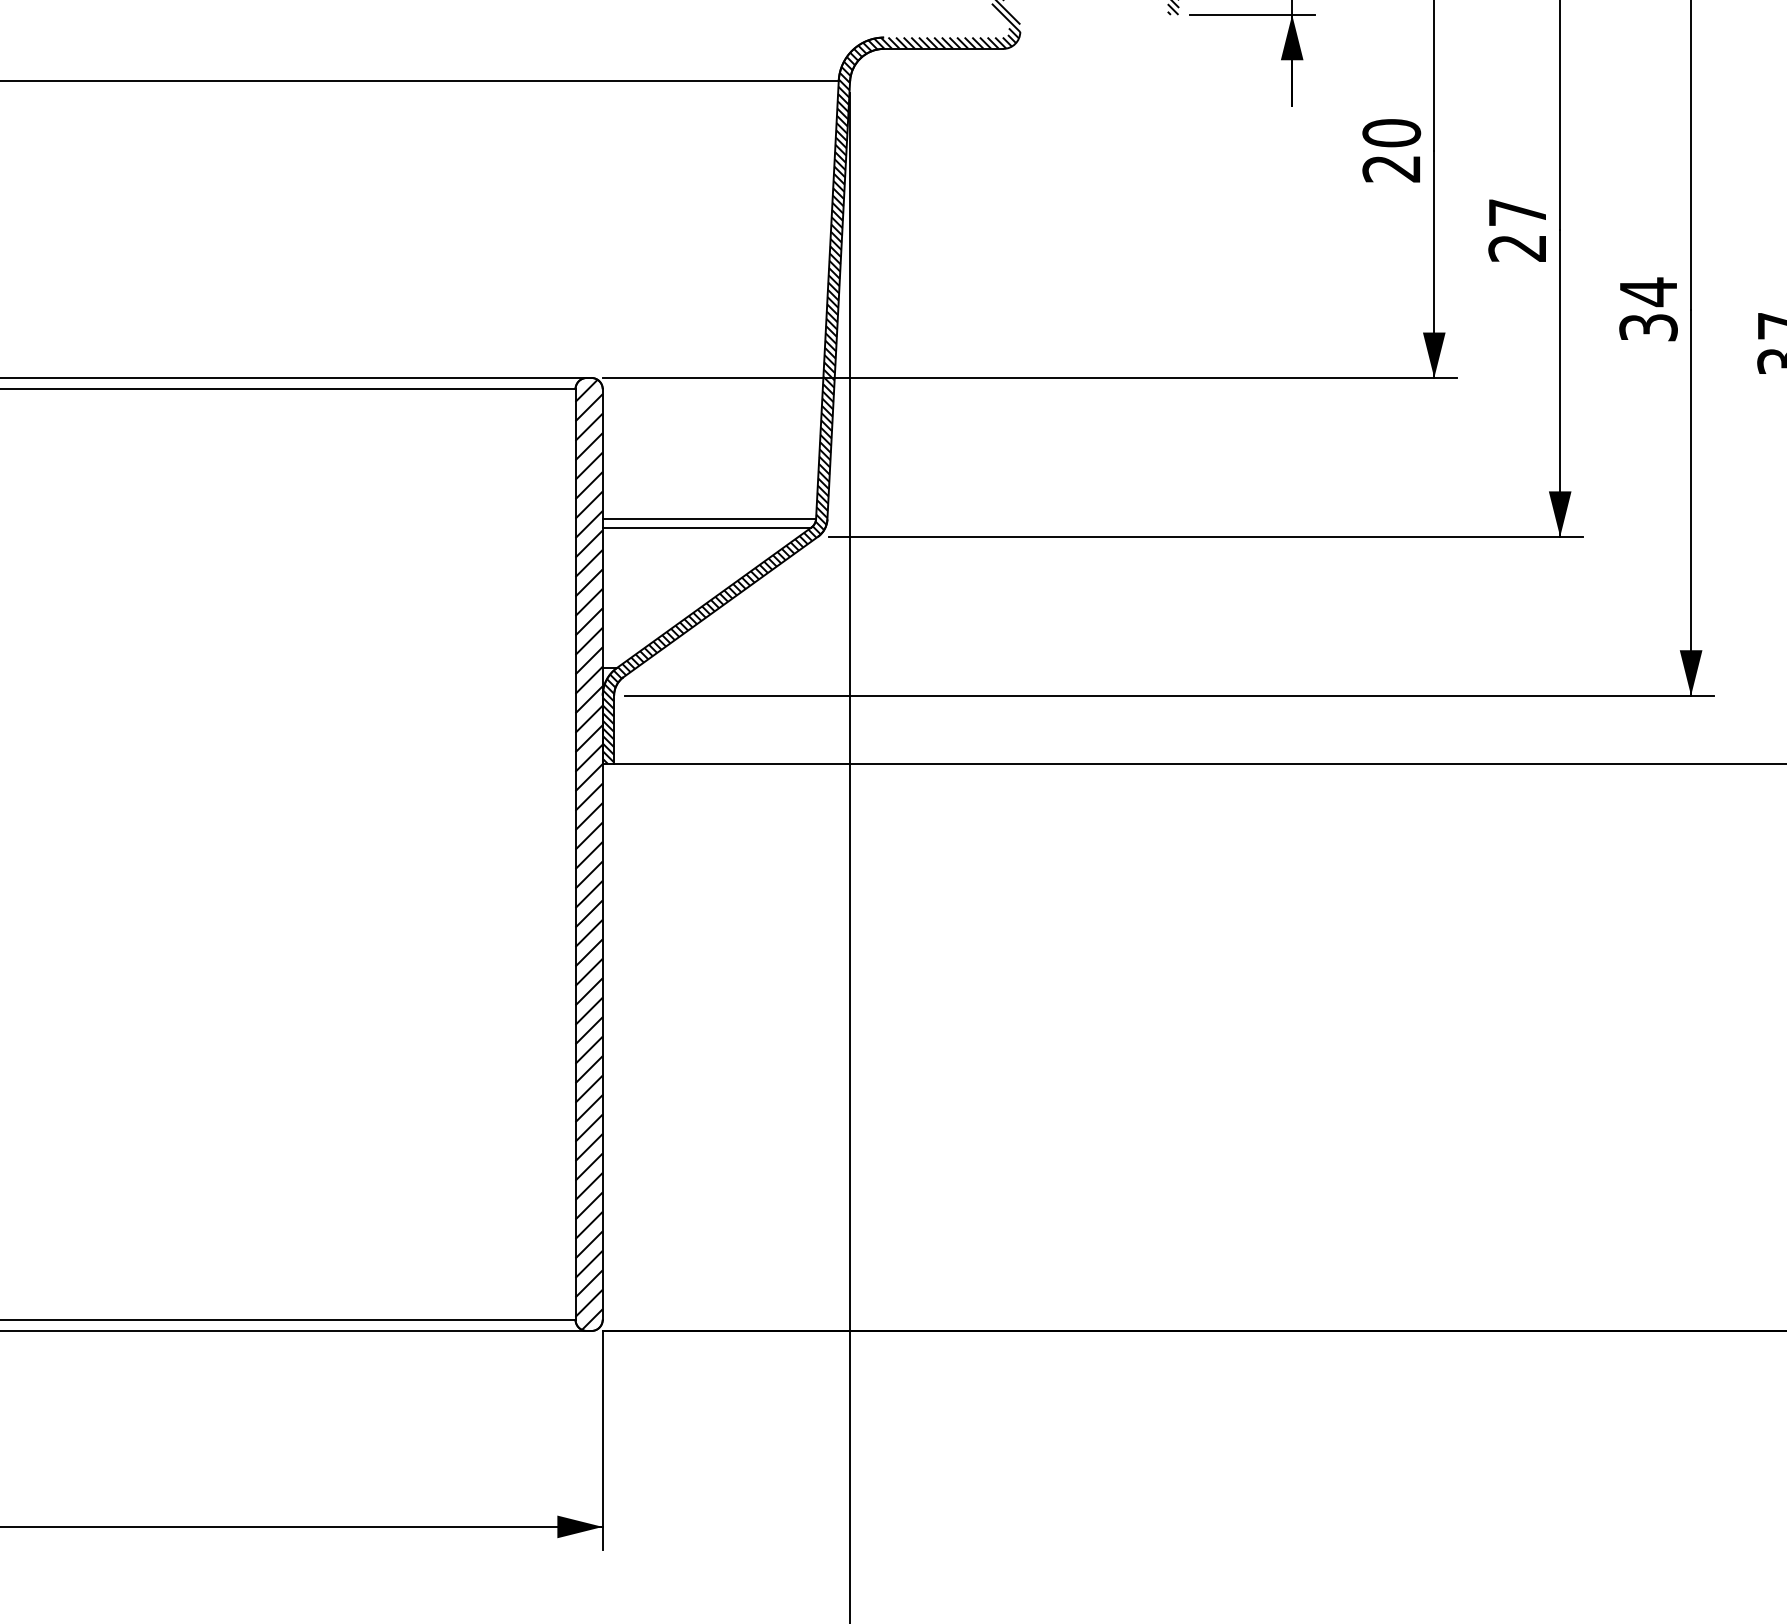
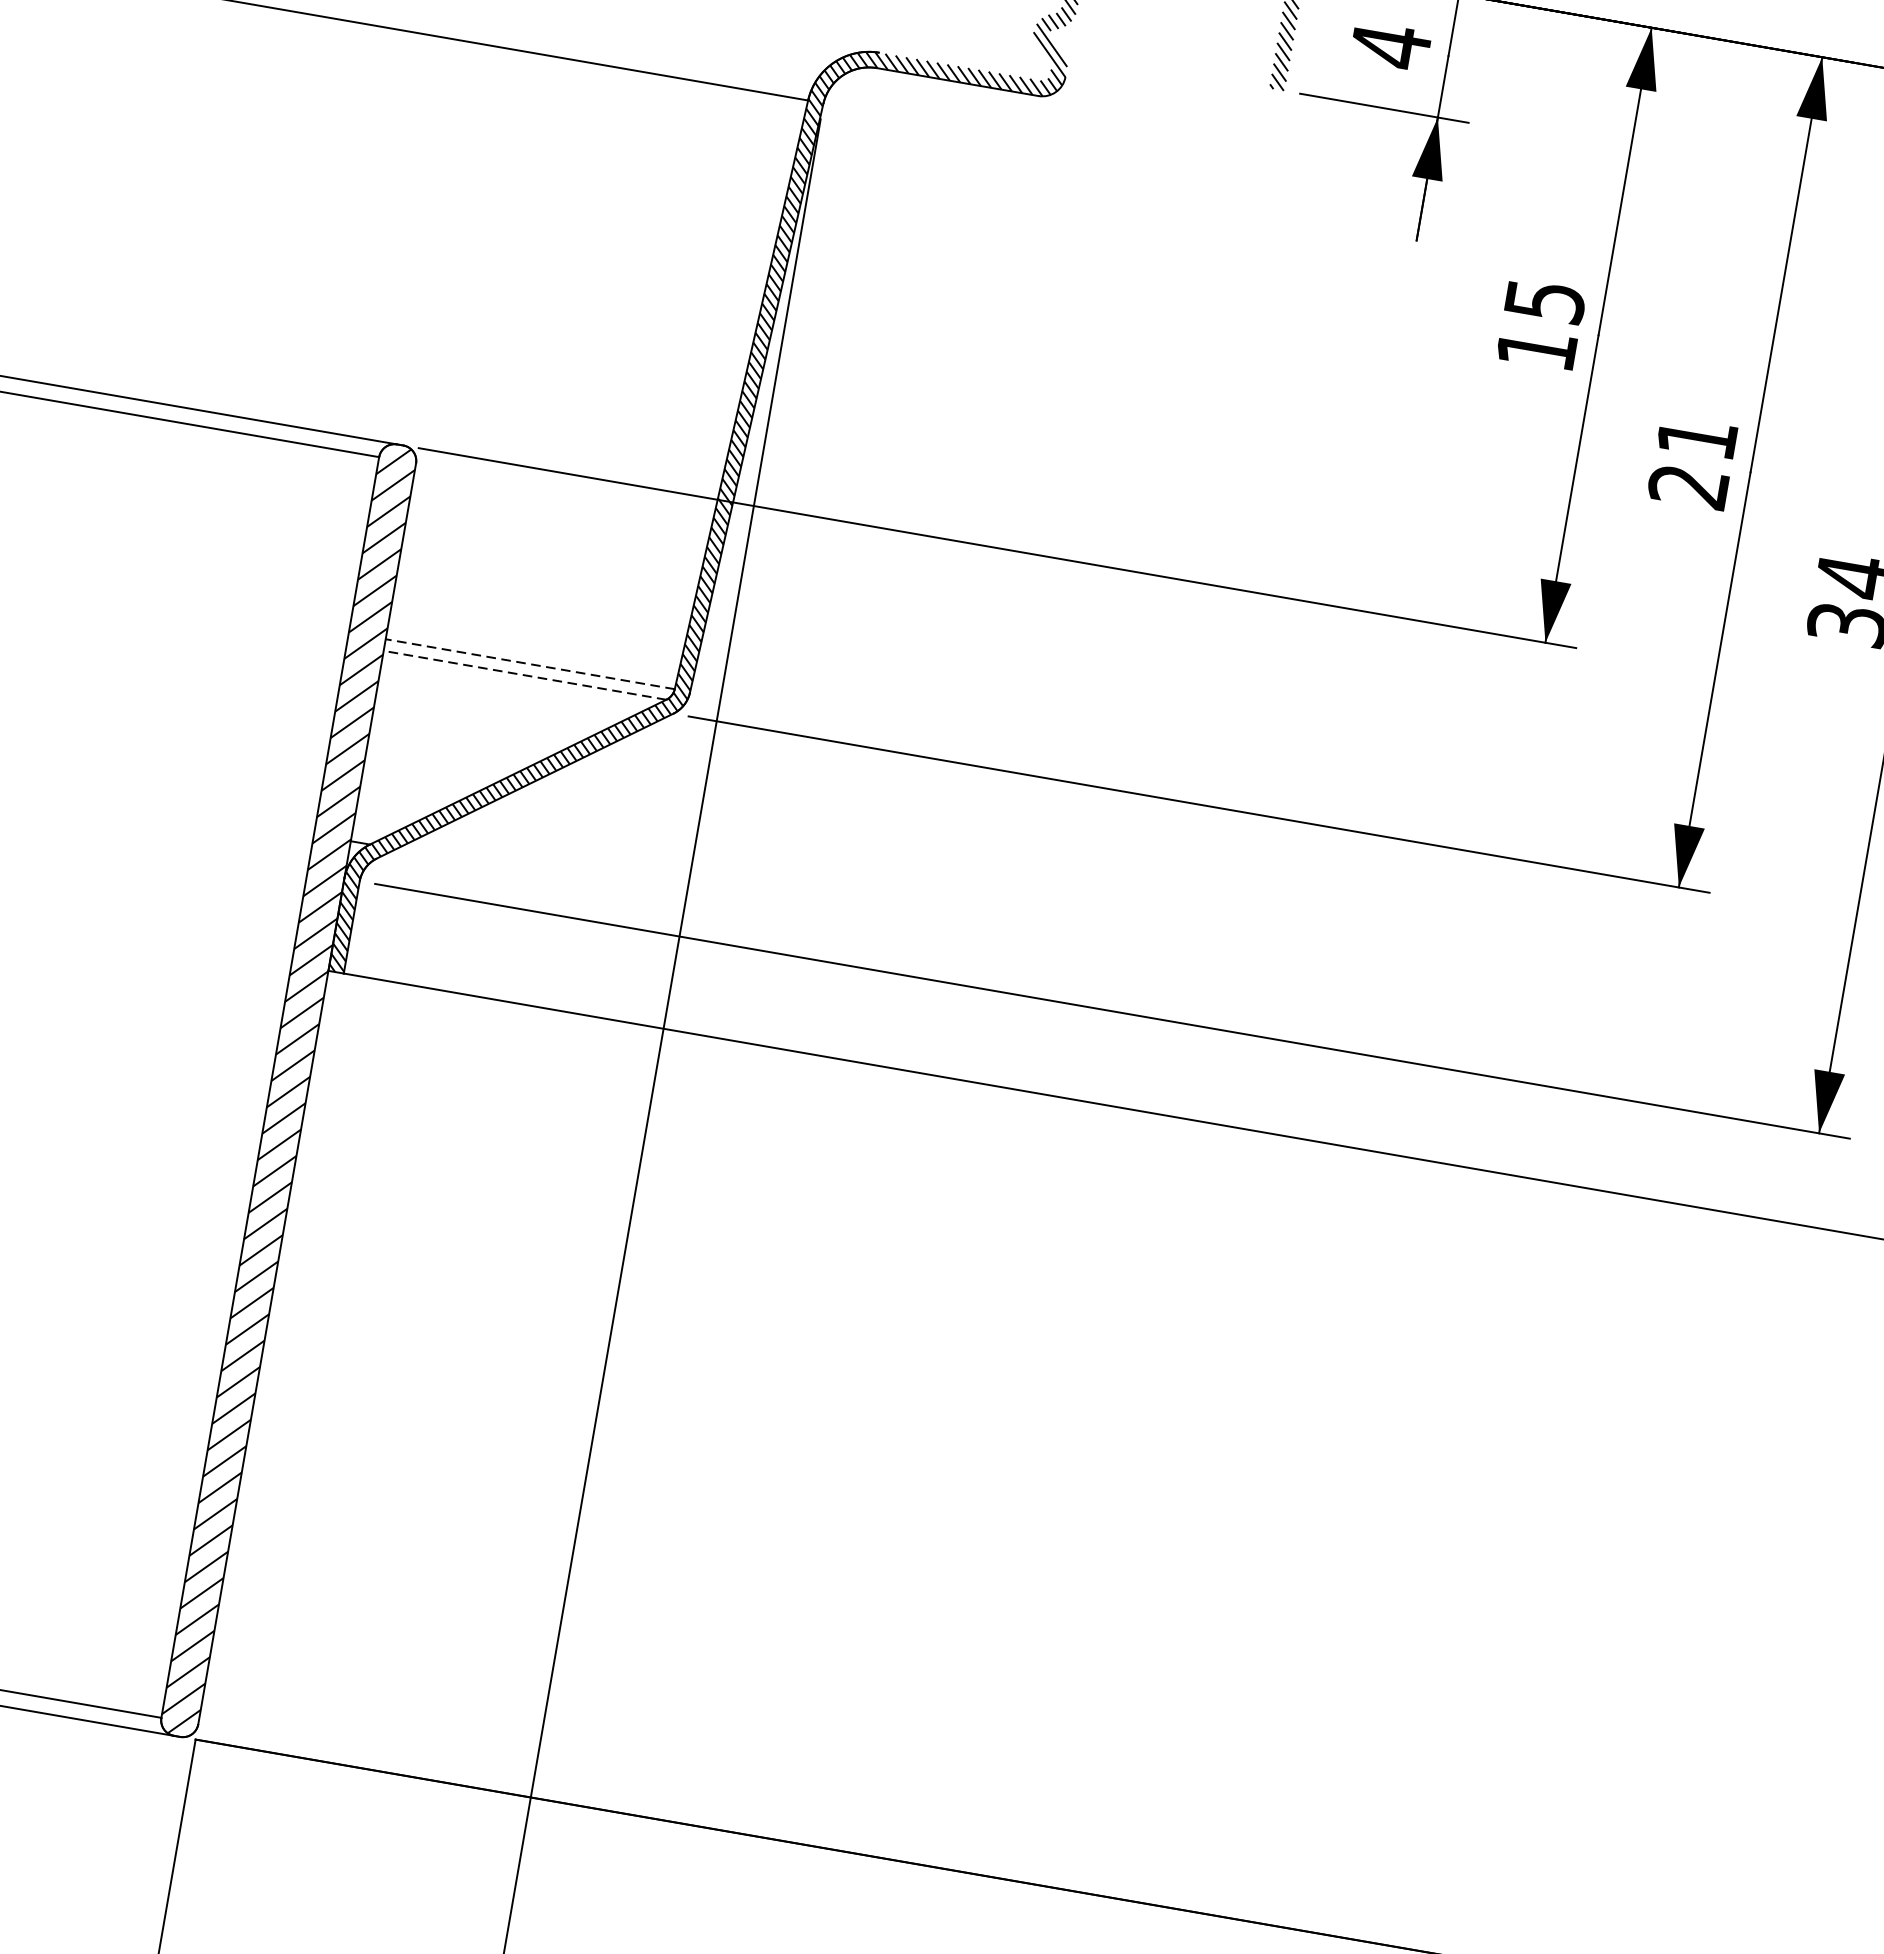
text: (1391, 150) -> (1540, 324), 20 -> 15
text: (1517, 212) -> (1696, 438), 27 -> 21
line: (709, 518) -> (530, 663), solid -> dashed
line: (706, 527) -> (524, 675), solid -> dashed

